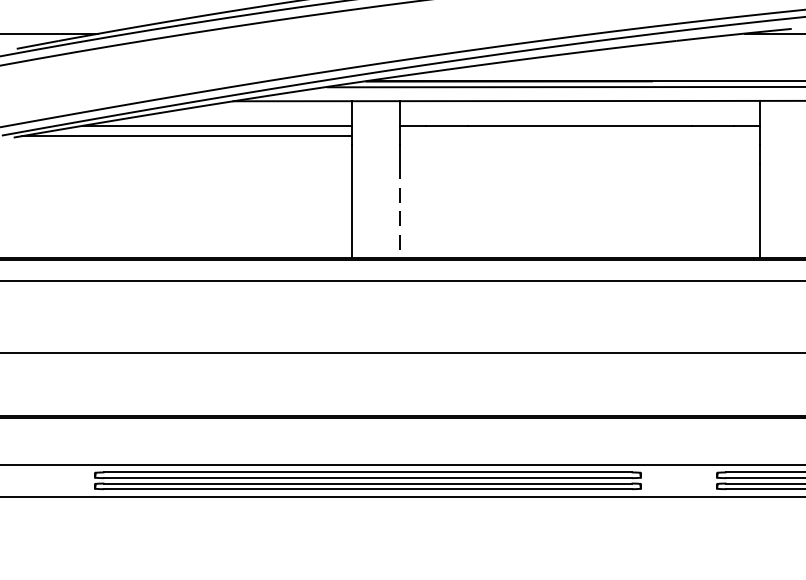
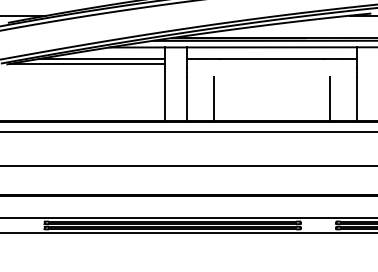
line: (399, 212) -> (187, 99), dashed -> solid
line: (457, 212) -> (214, 99), added
line: (702, 212) -> (329, 99), added

